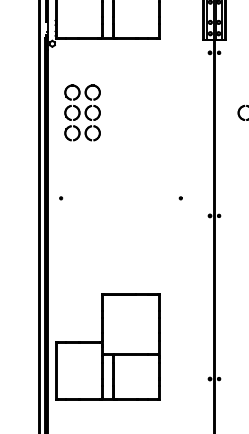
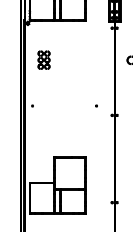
part: (81, 111) -> (43, 59), size x0.6

